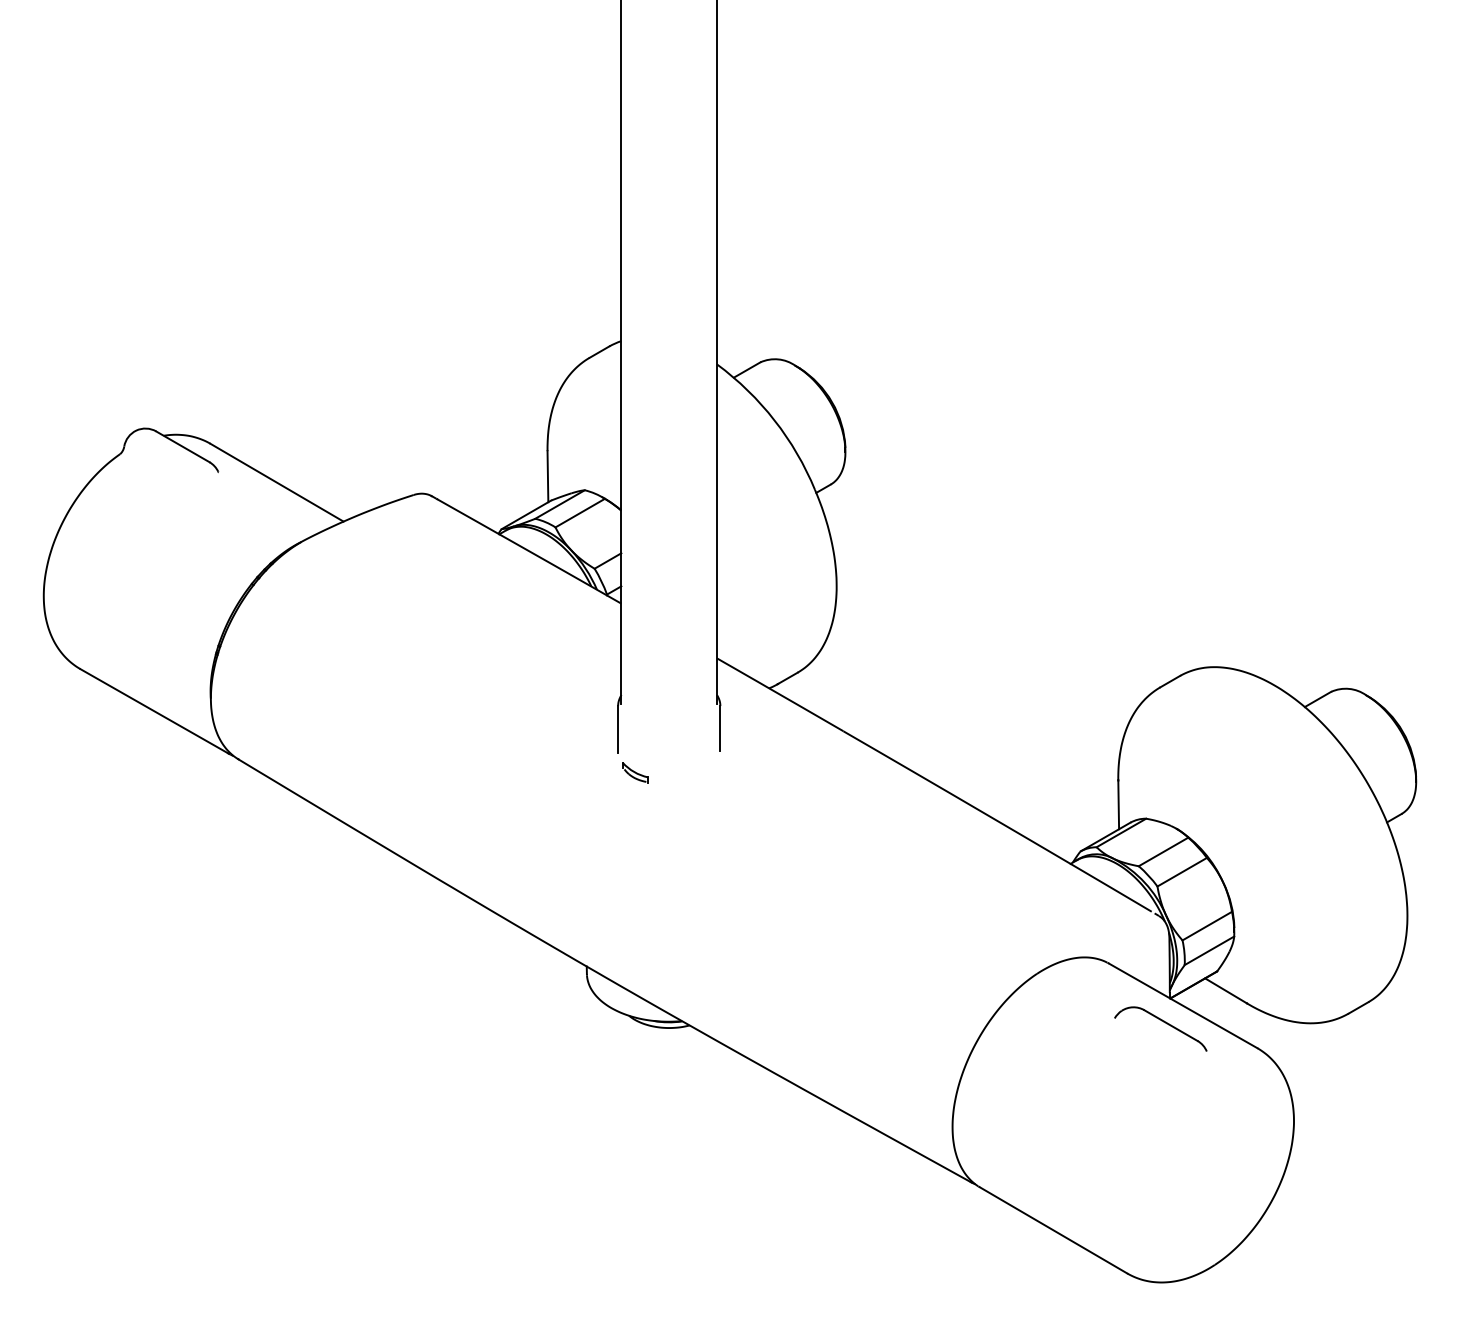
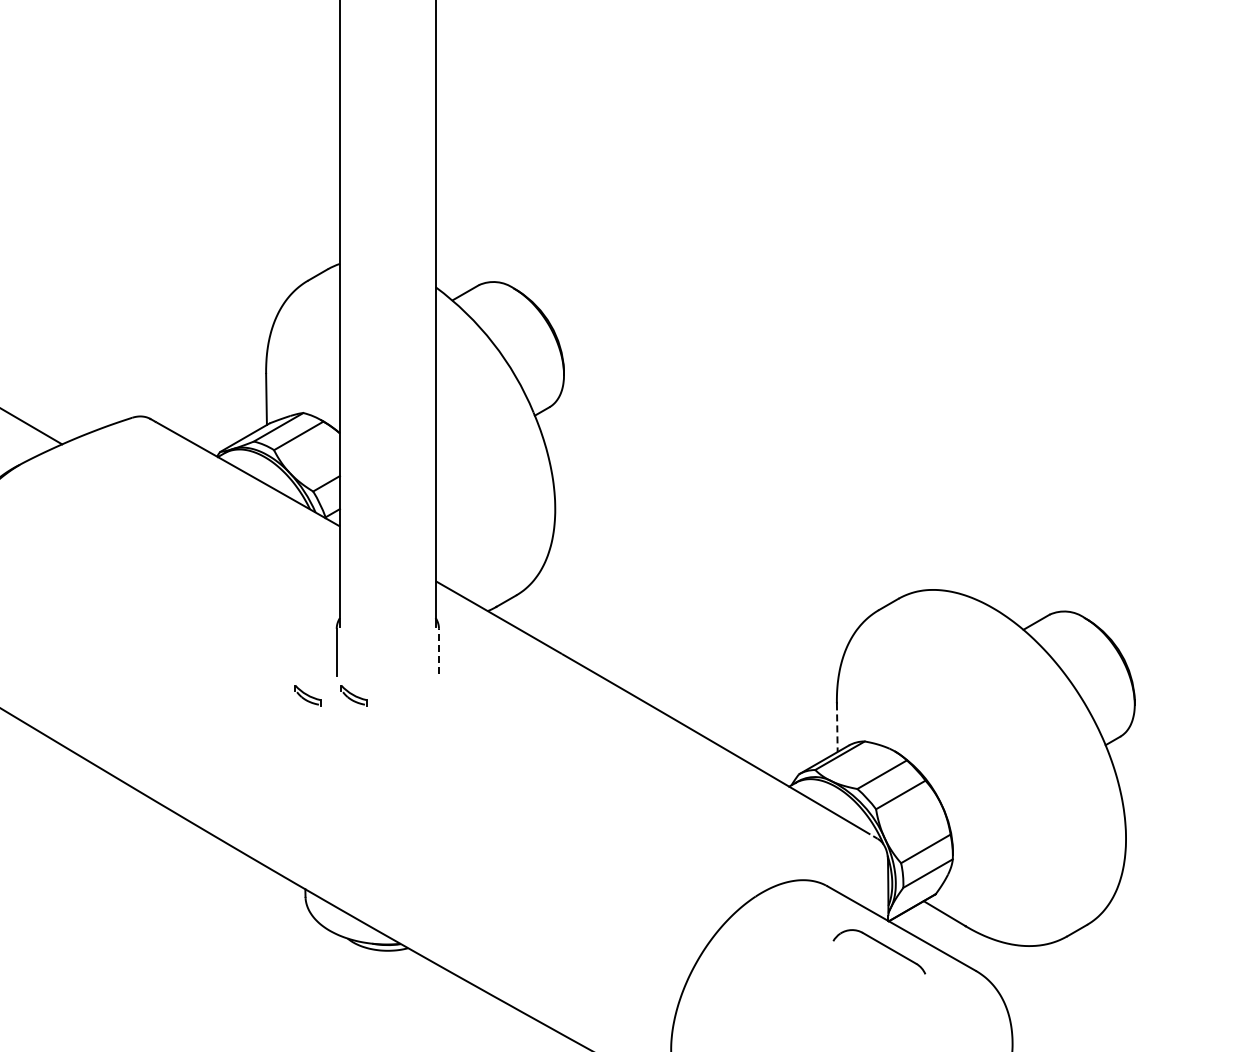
line: (720, 728) -> (439, 651), solid -> dashed
part: (589, 772) -> (308, 695), added
line: (1118, 805) -> (837, 728), solid -> dashed

